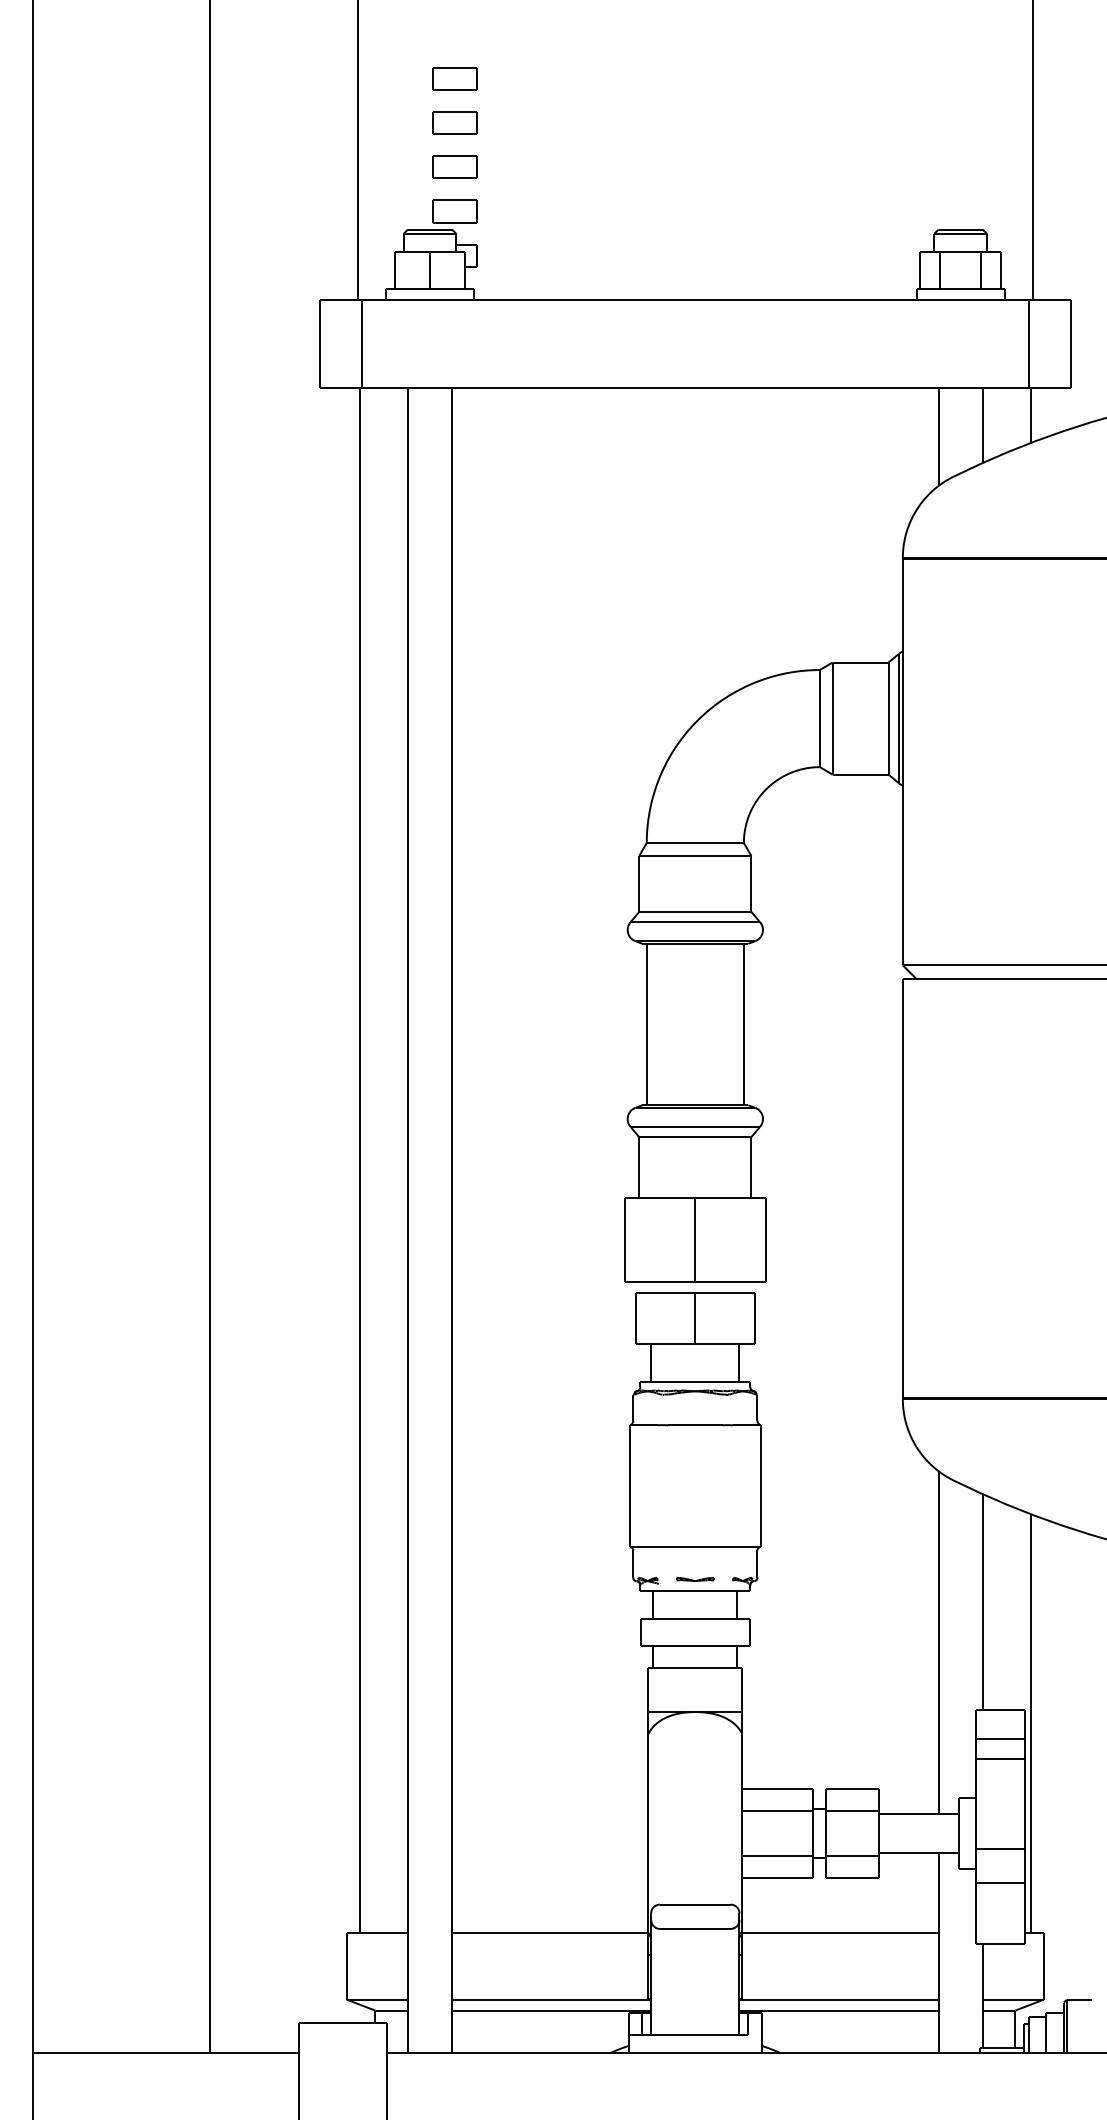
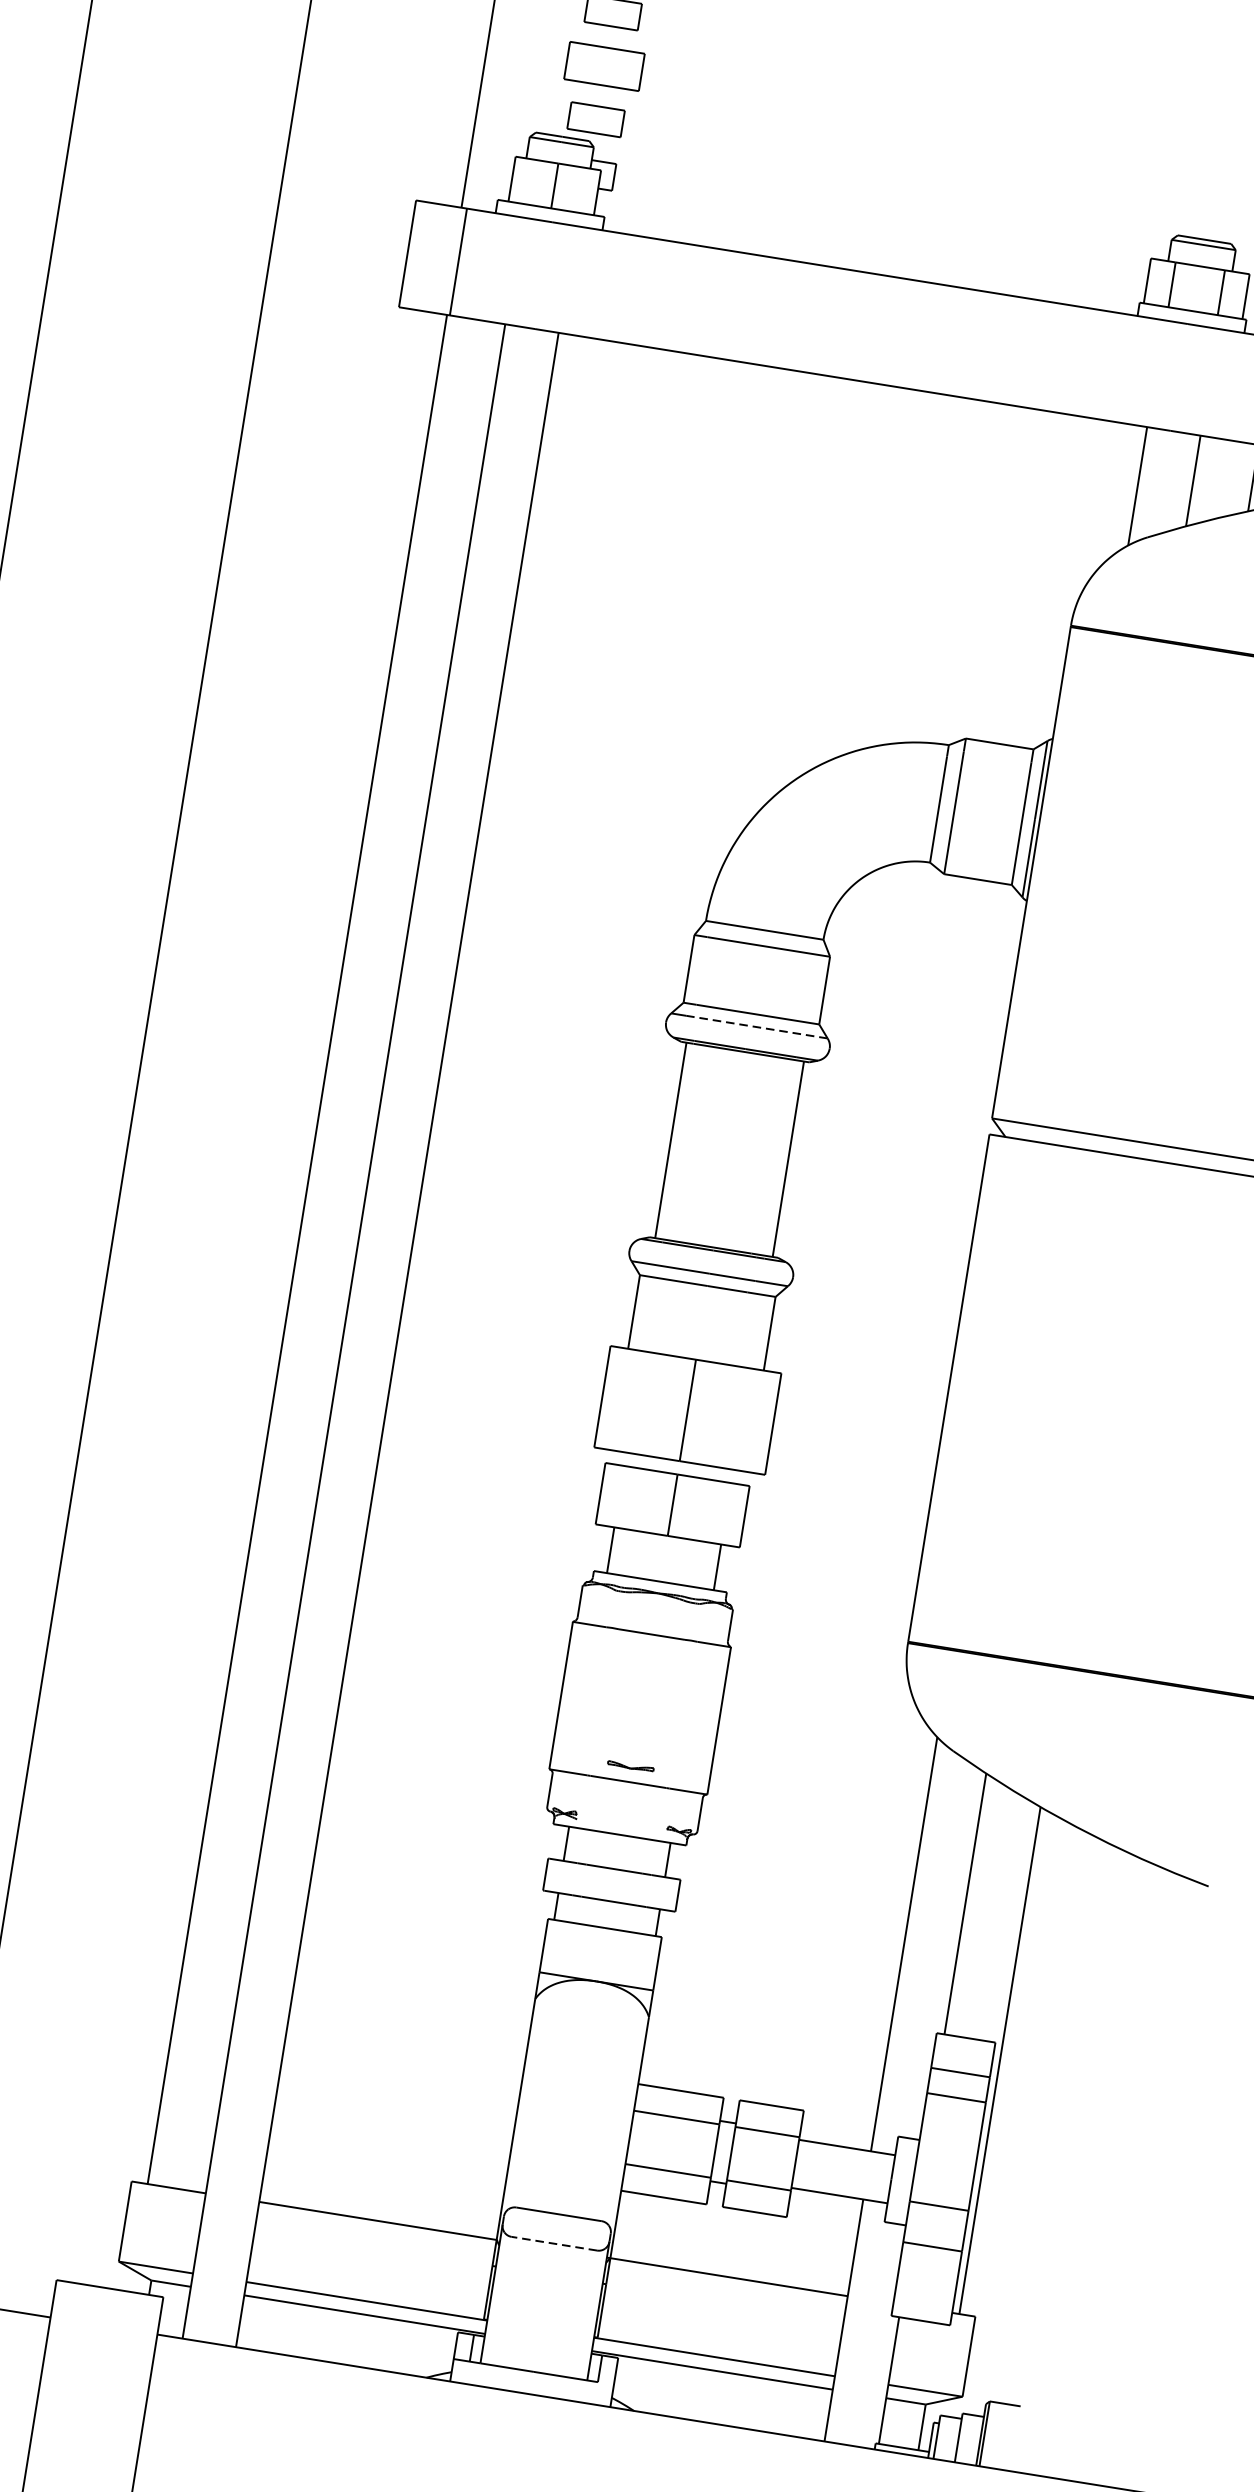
part: (454, 166) -> (604, 65), size x1.4
line: (701, 922) -> (756, 1027), solid -> dashed
part: (695, 1578) -> (631, 1765), moved
line: (694, 1928) -> (553, 2243), solid -> dashed

